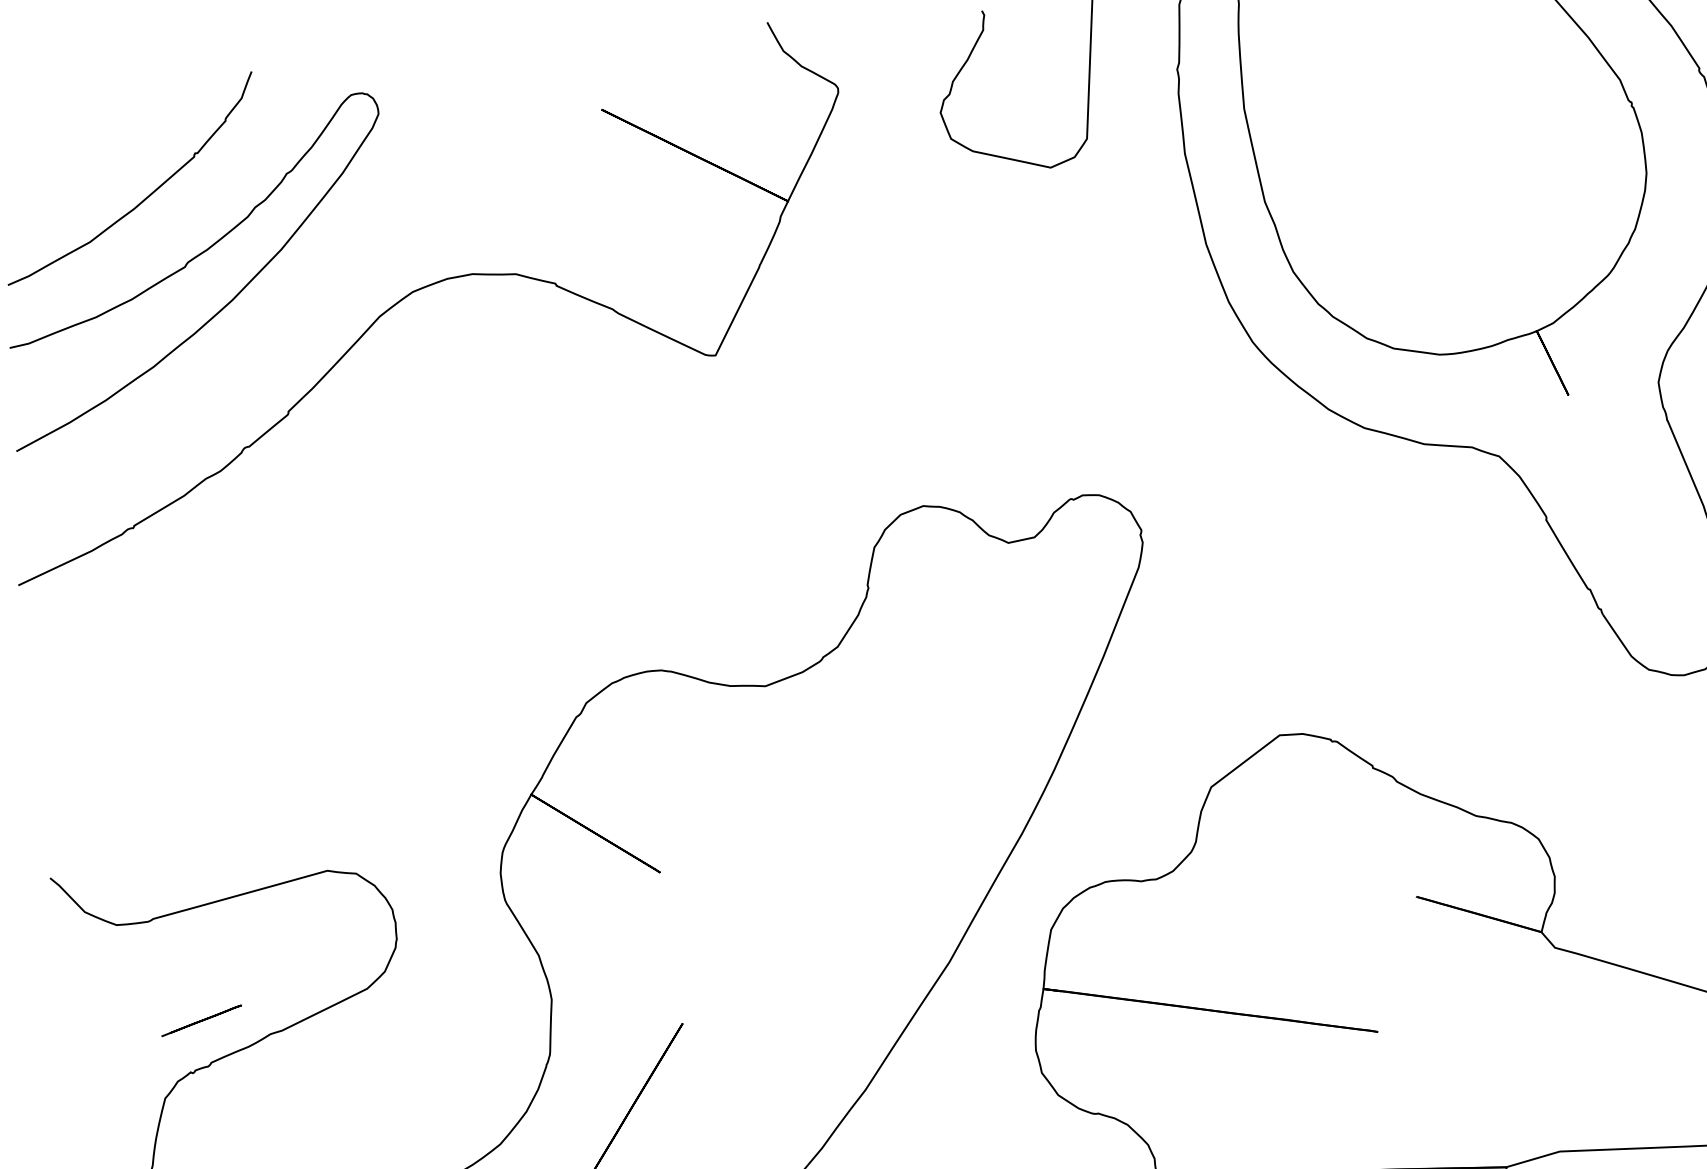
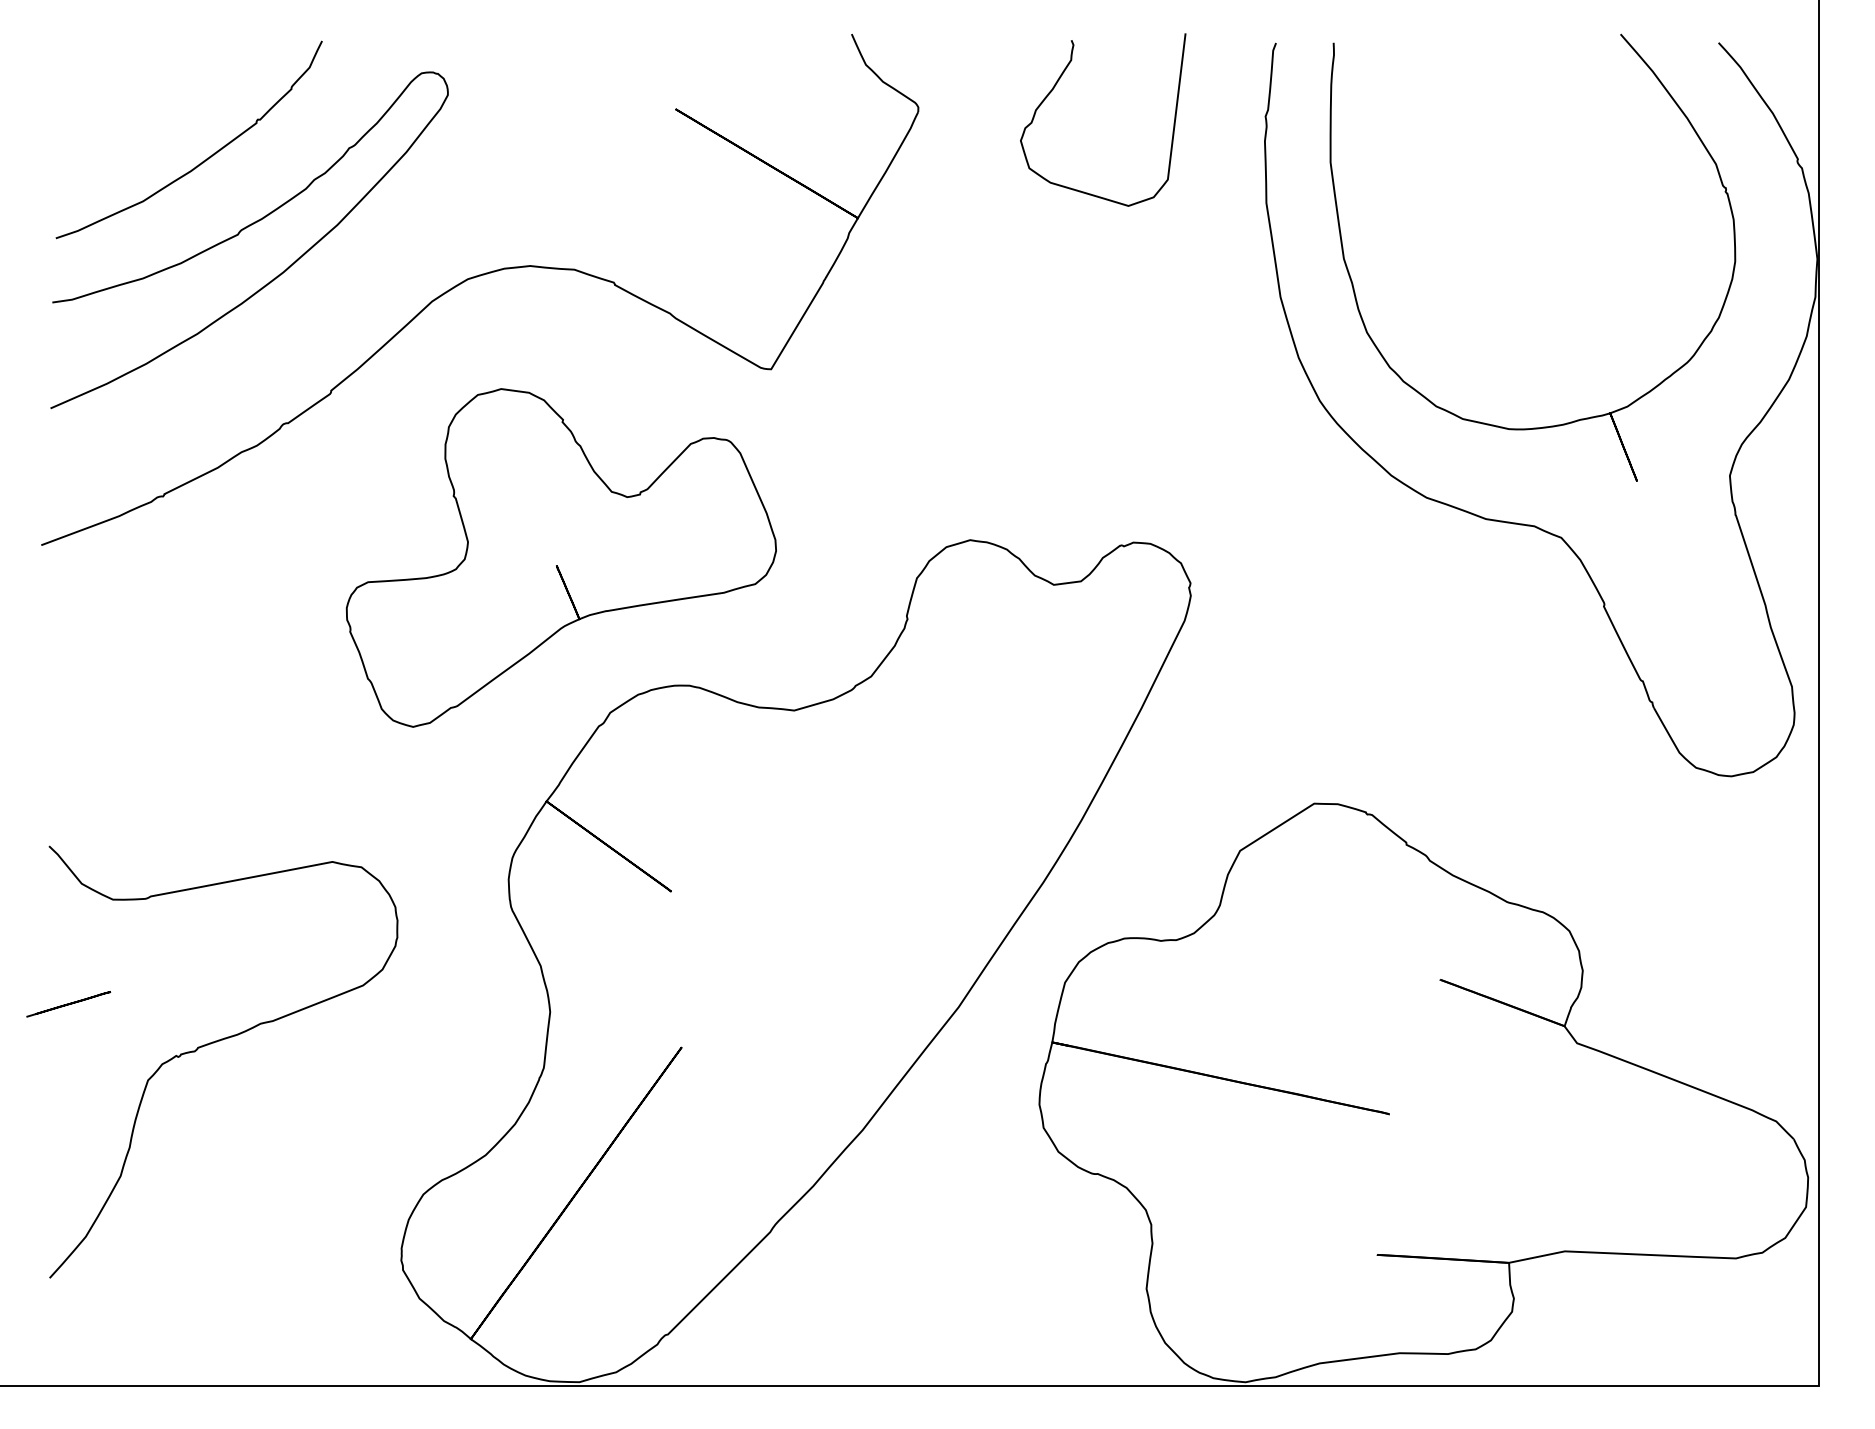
part: (525, 555) -> (560, 557), added
line: (201, 1021) -> (68, 1004), moved

